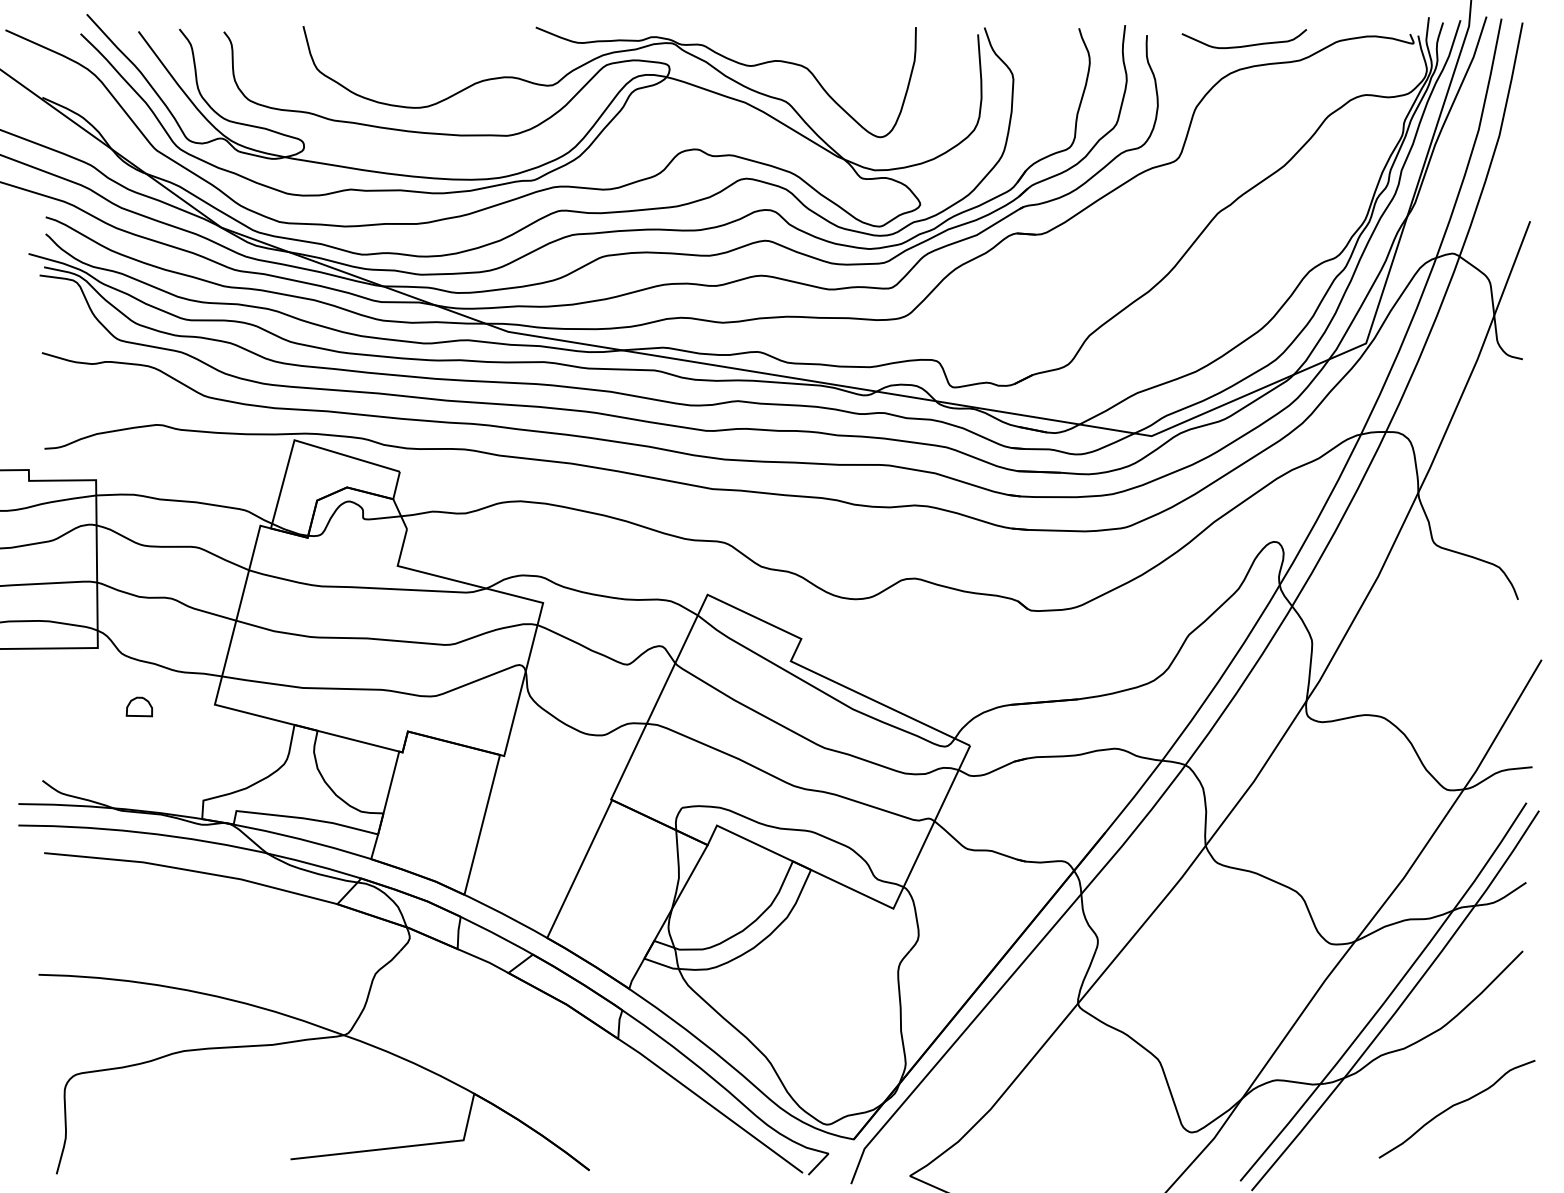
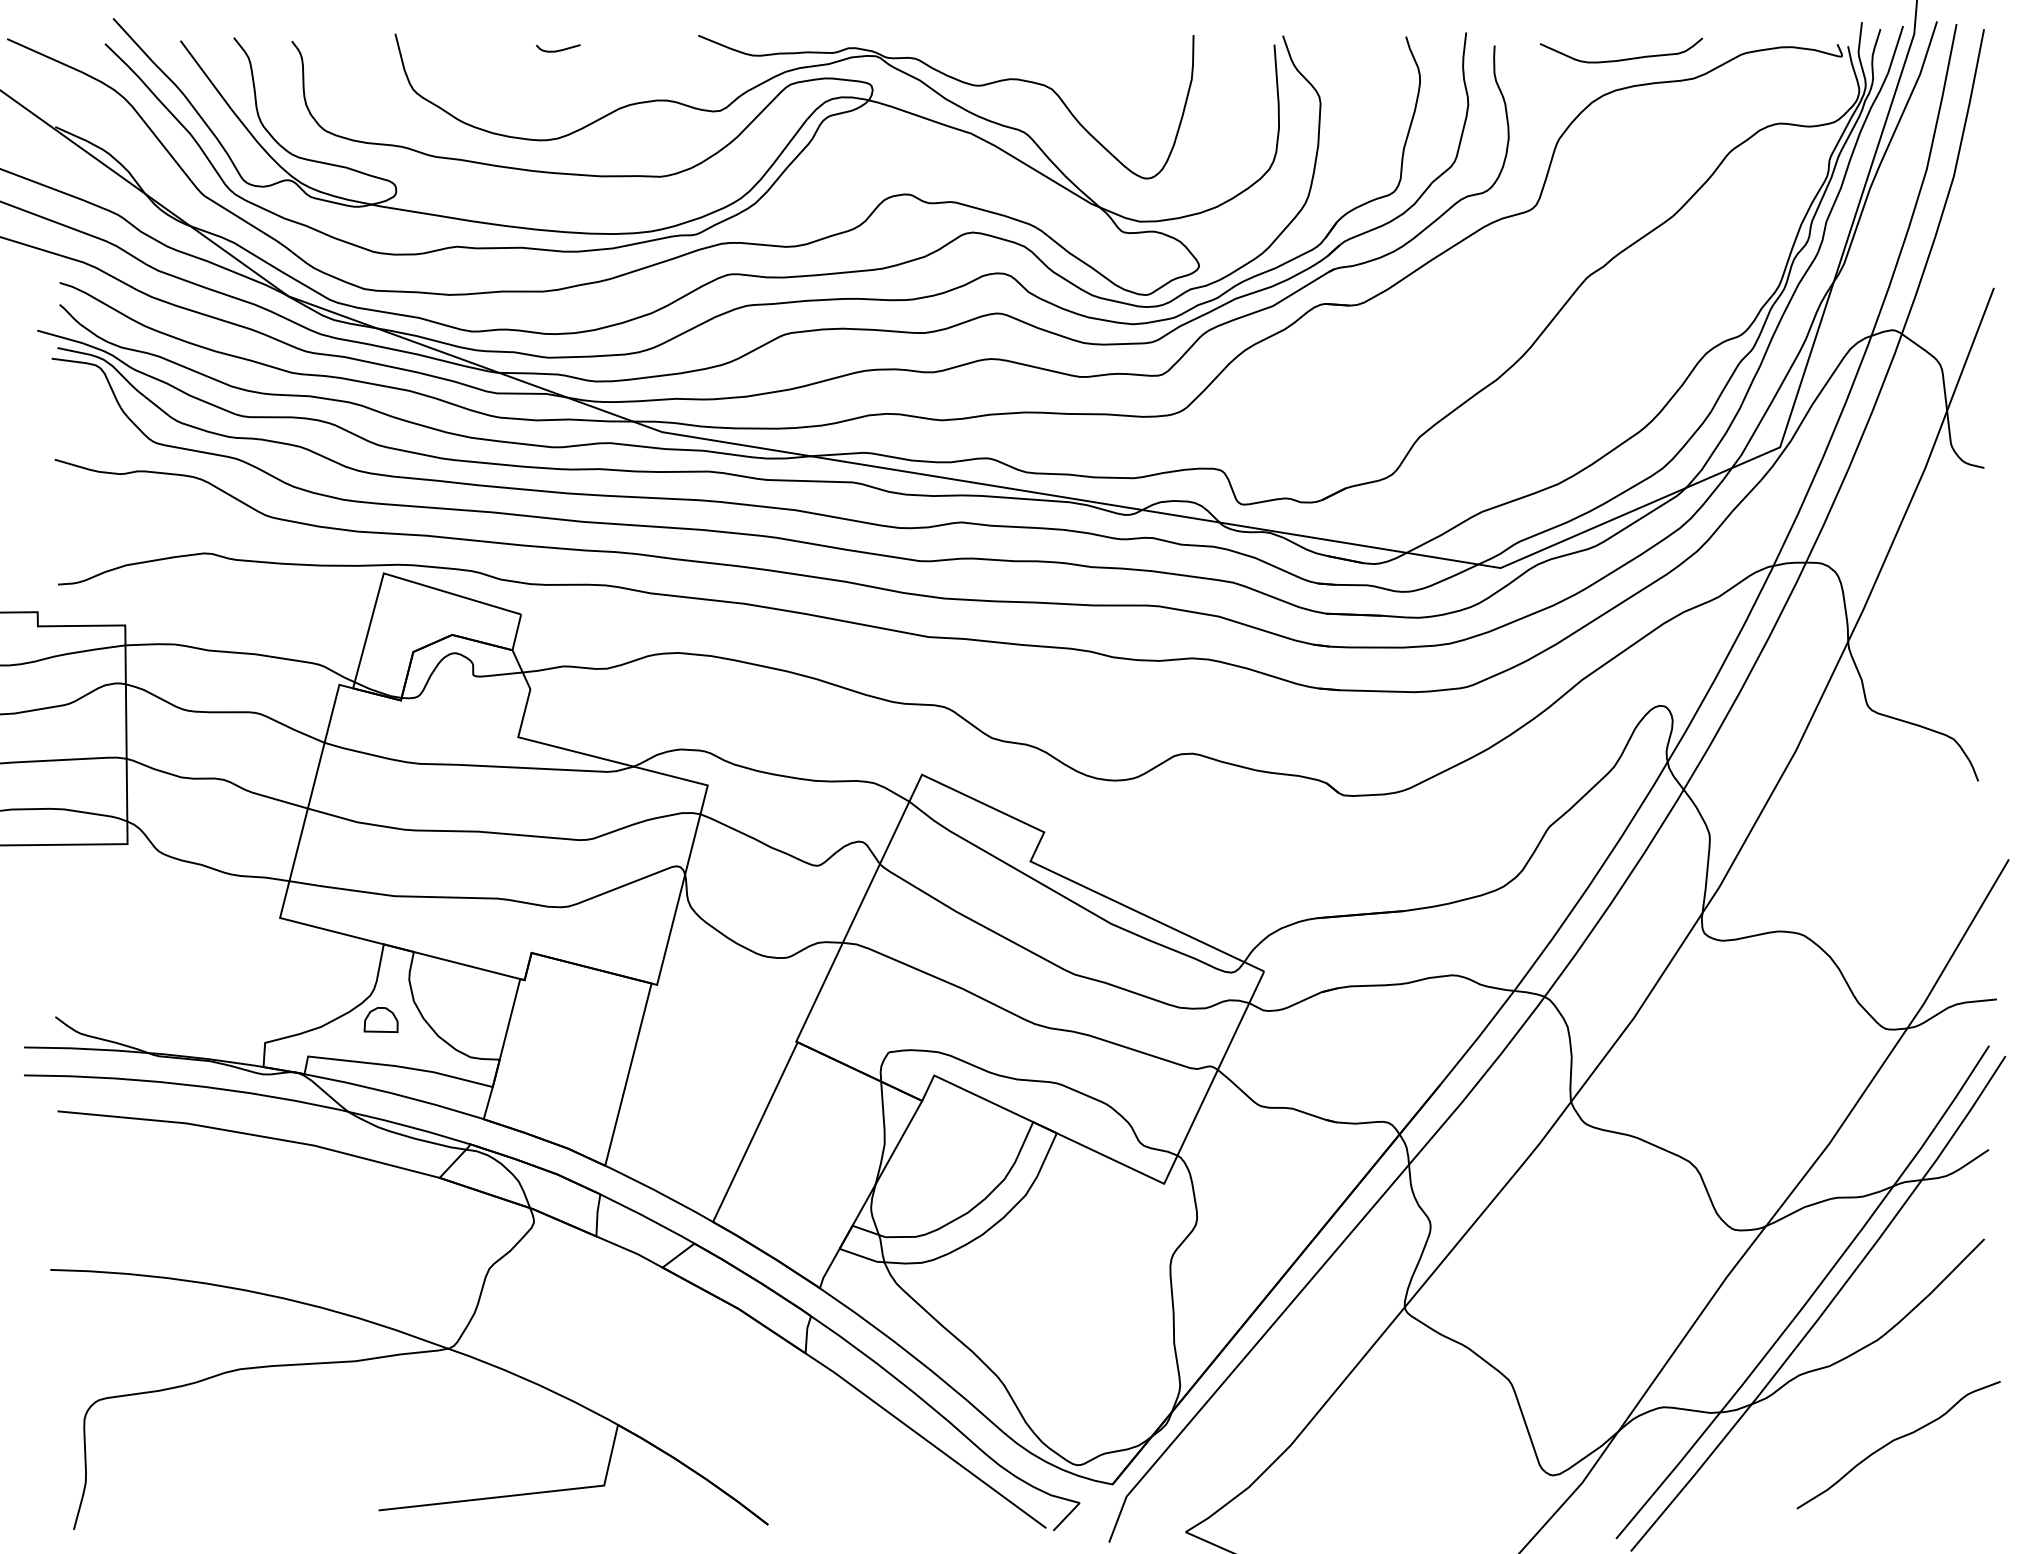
curve: (428, 38) -> (558, 49), added
part: (138, 706) -> (379, 1019), moved

